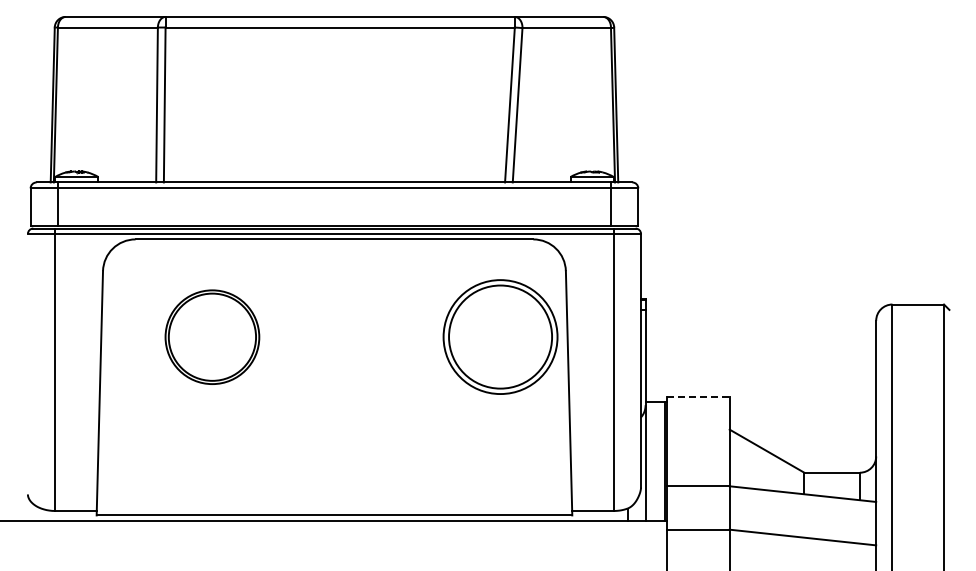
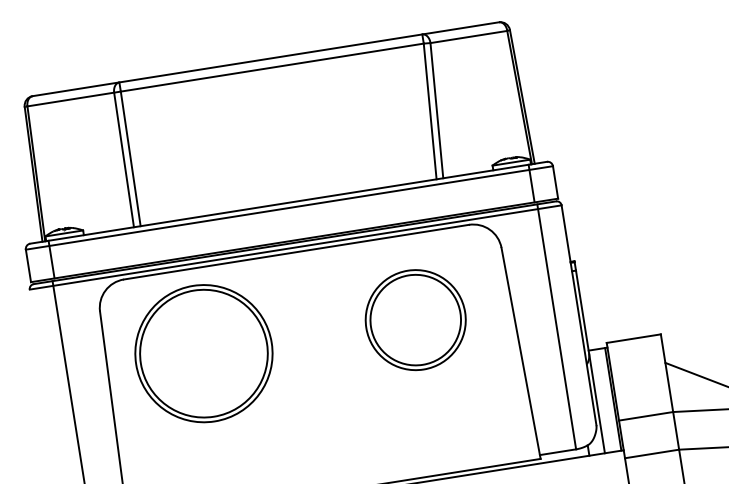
part: (500, 336) -> (415, 319), moved
part: (212, 337) -> (204, 354), size x1.67
line: (698, 396) -> (633, 338), dashed -> solid

